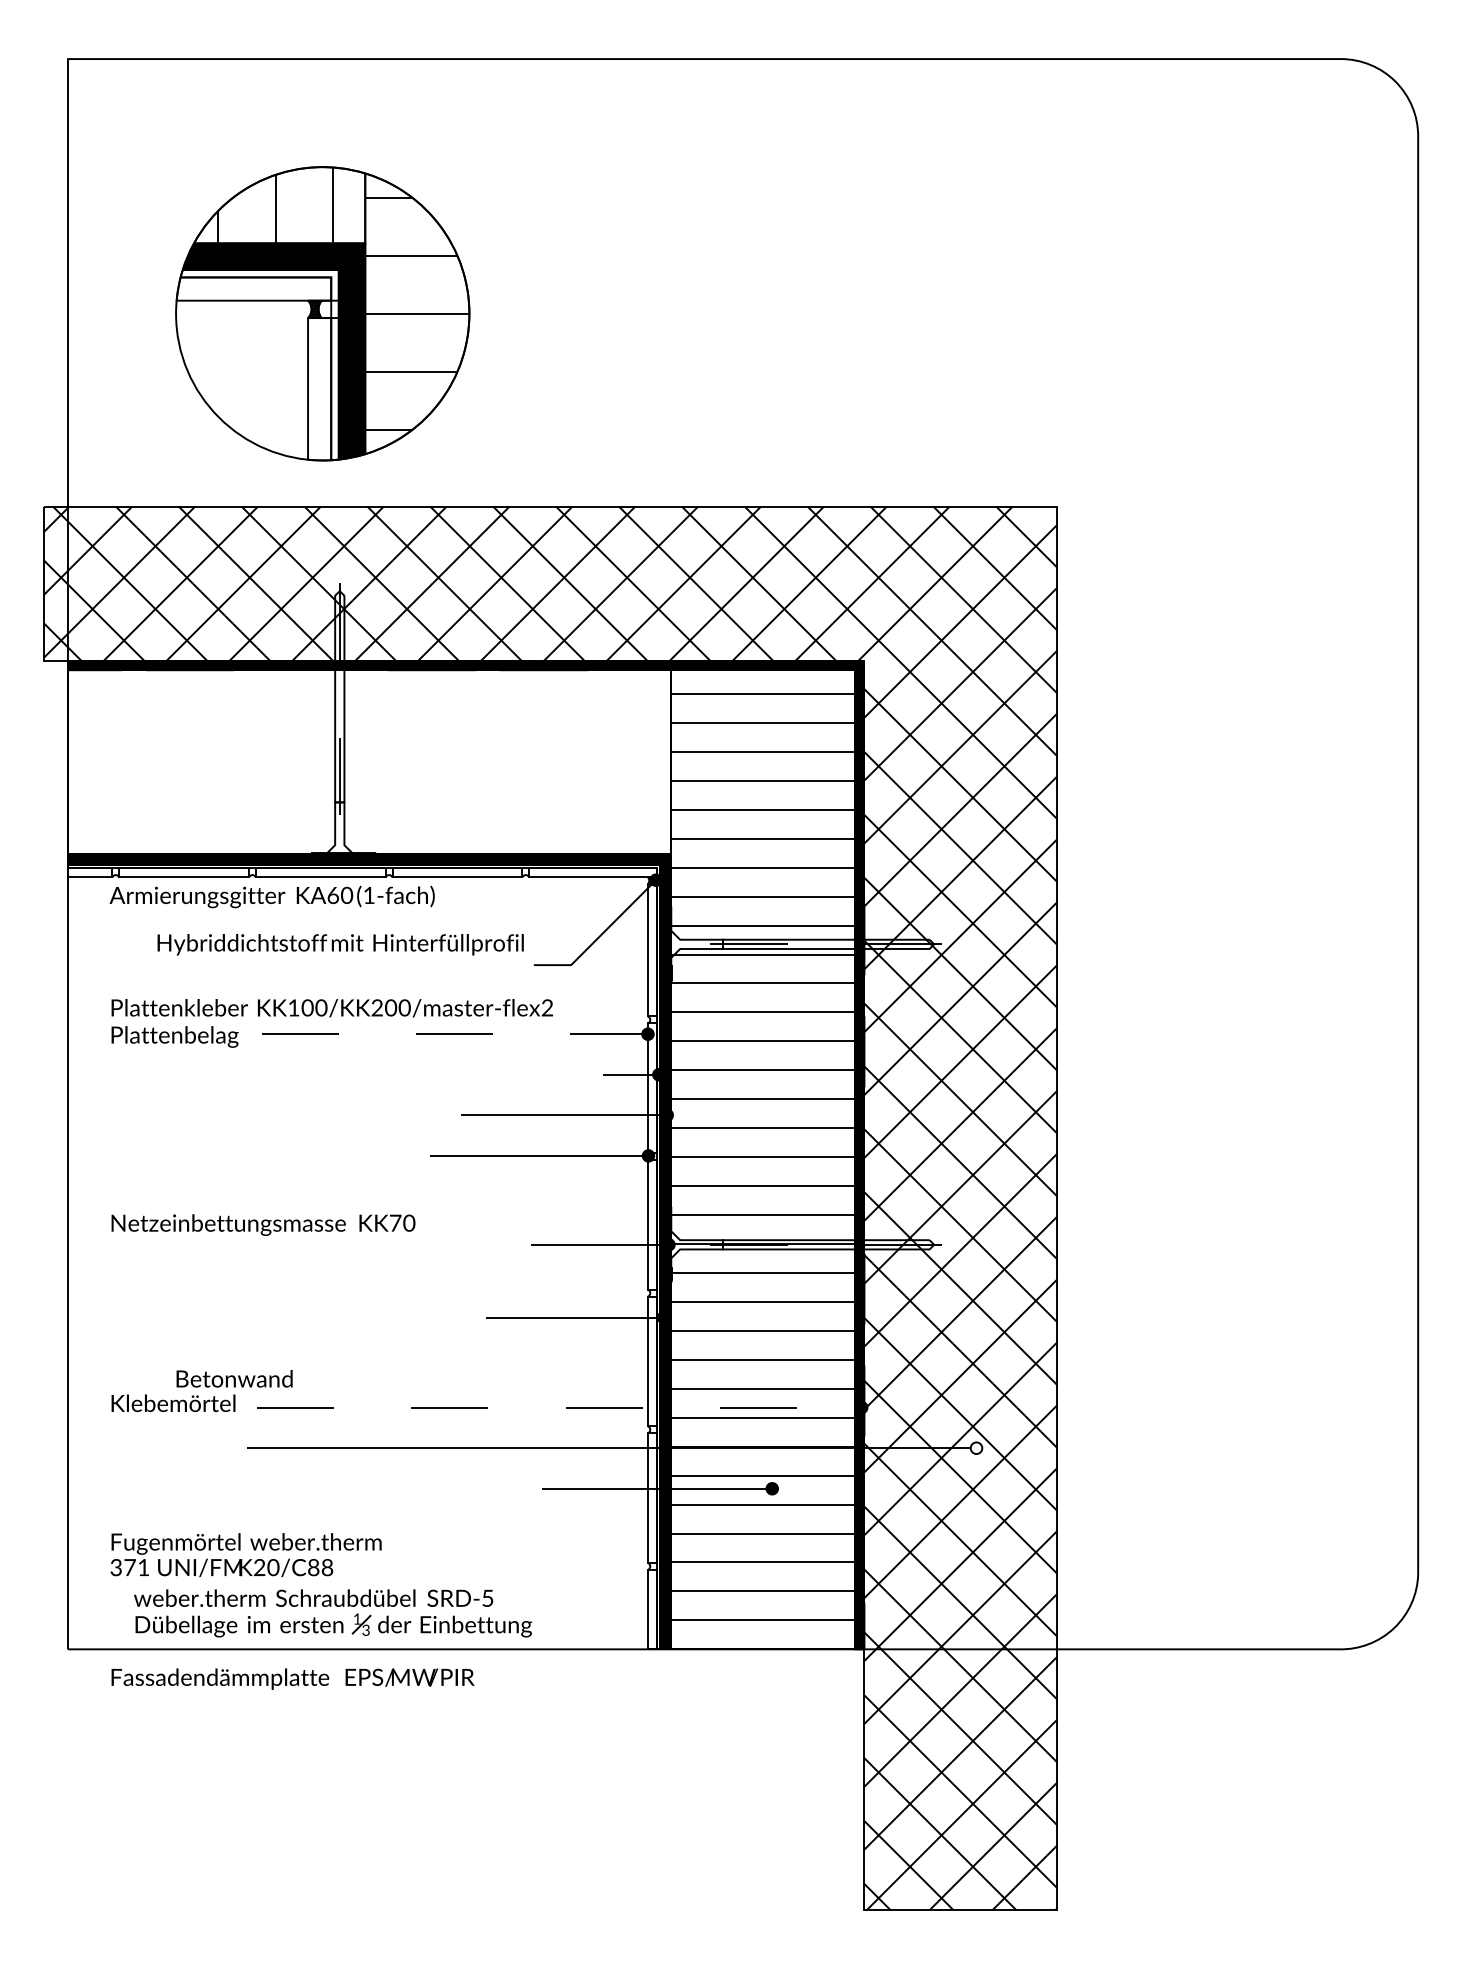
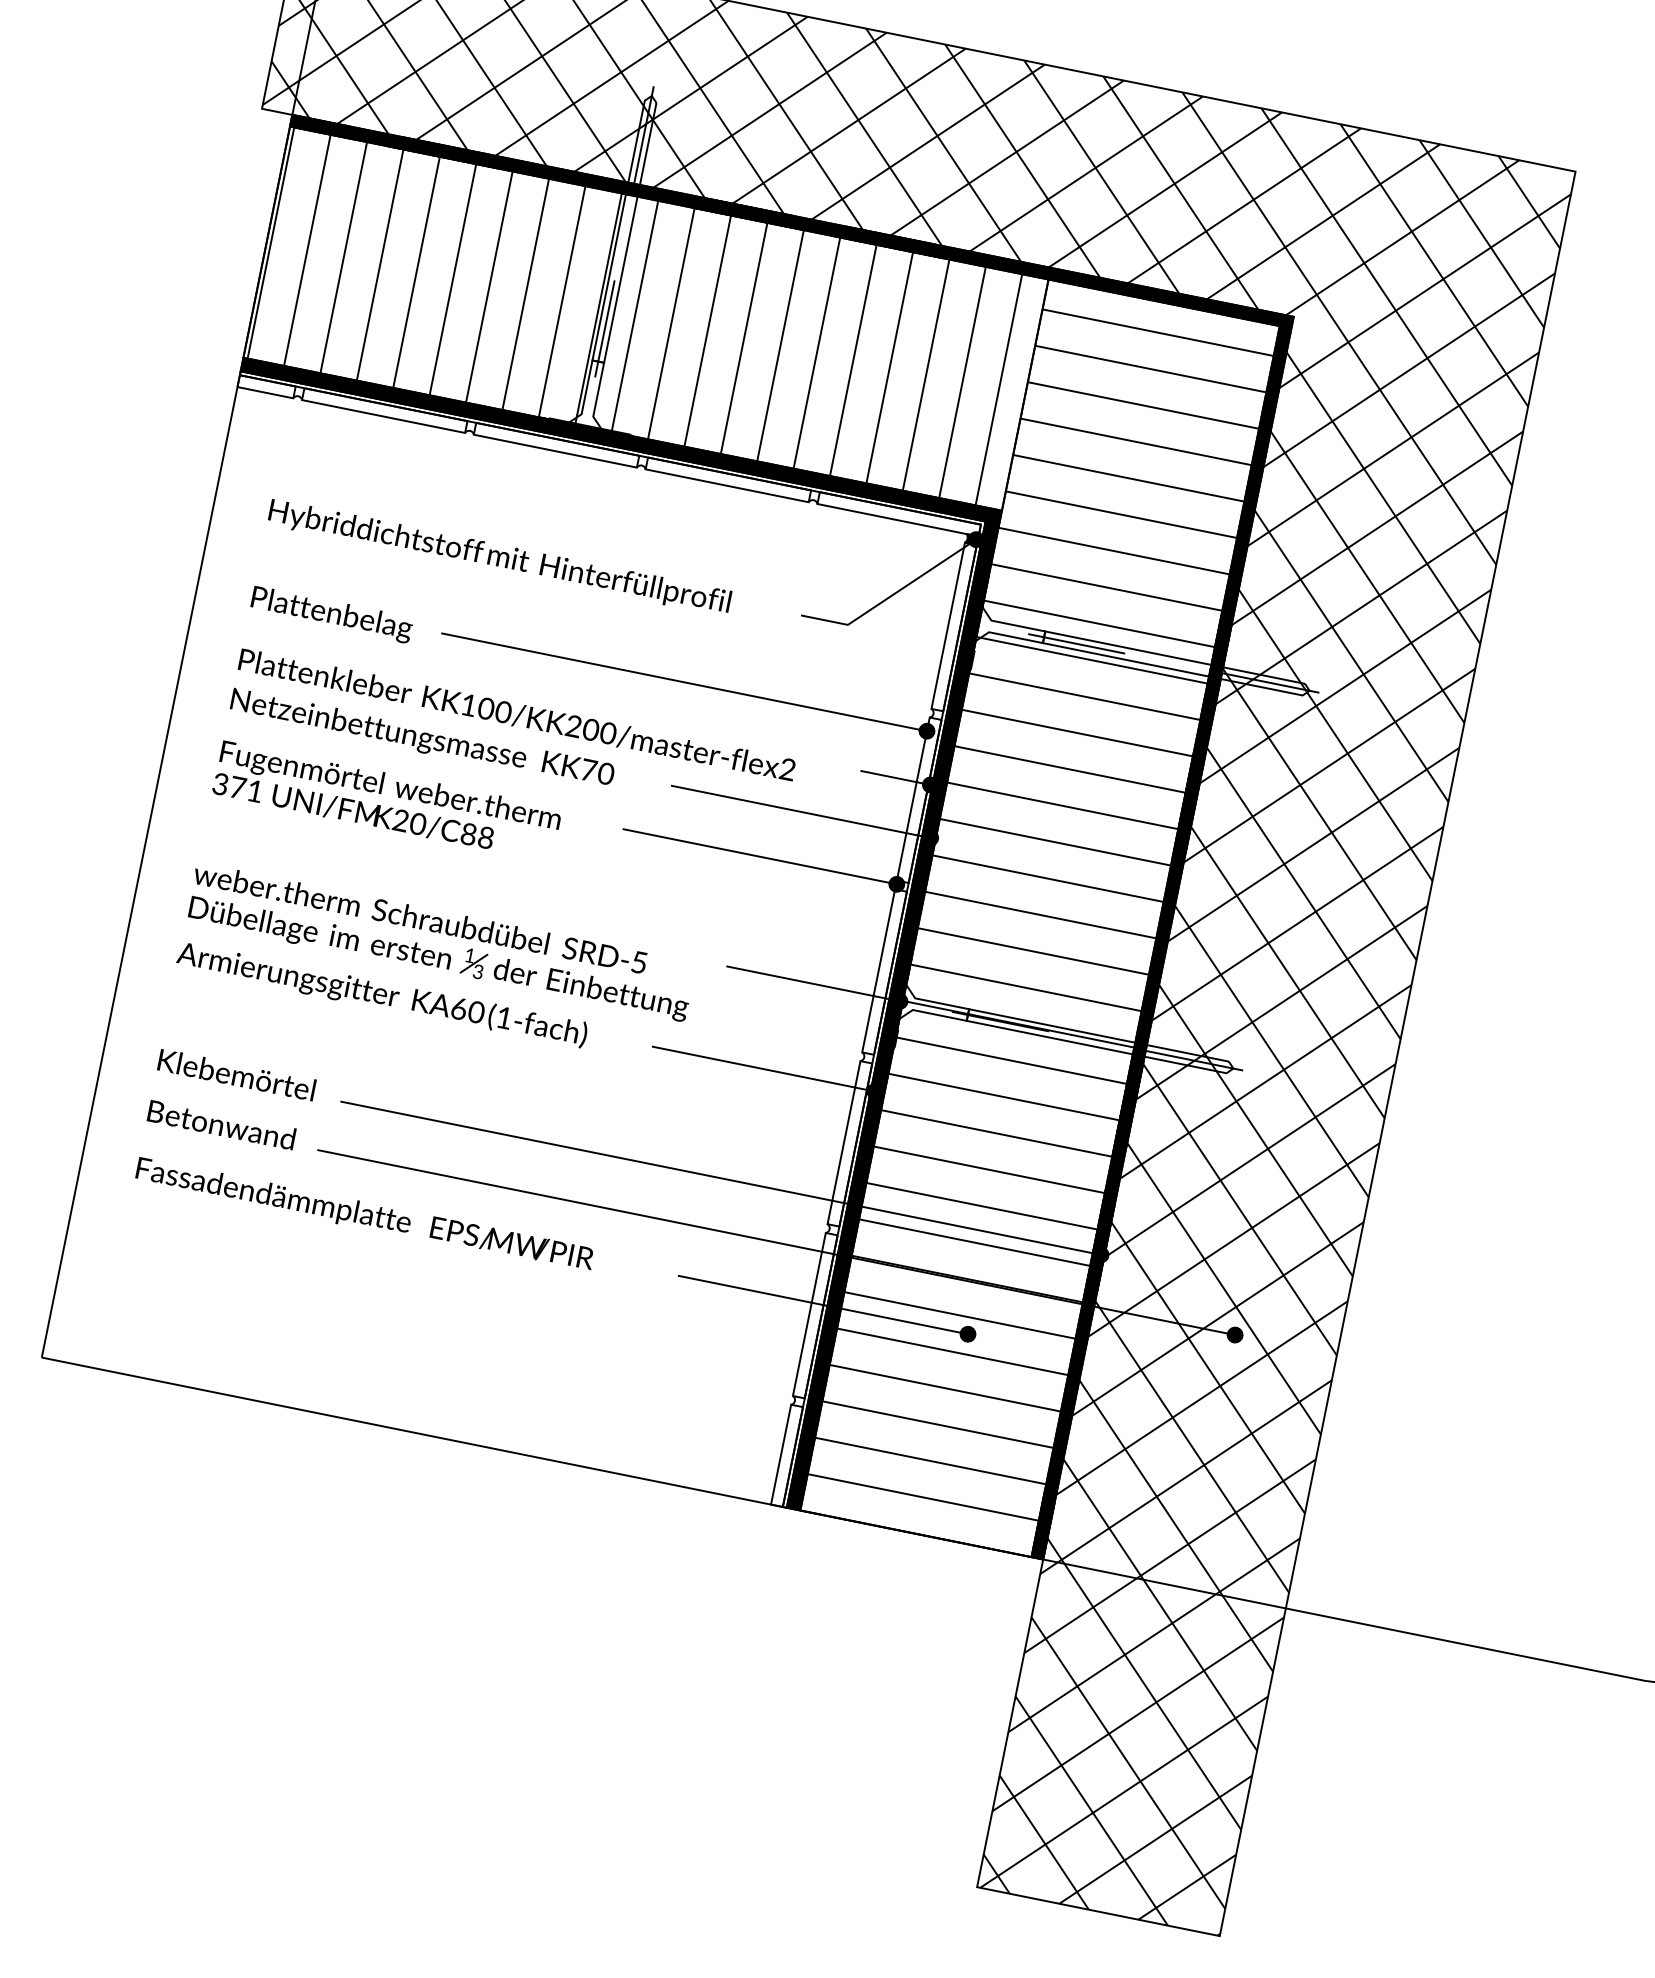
hatch: (360, 762) -> (634, 316), added
text: (271, 896) -> (381, 994), moved
text: (340, 944) -> (499, 557), moved
text: (331, 1008) -> (516, 715), moved
line: (452, 1034) -> (681, 682), dashed -> solid
text: (263, 1224) -> (422, 738), moved
text: (234, 1378) -> (221, 1124), moved
line: (556, 1407) -> (717, 1177), dashed -> solid
fill: (976, 1448) -> (1235, 1335), added
text: (245, 1555) -> (386, 801), moved
part: (331, 1606) -> (440, 933), moved
text: (292, 1678) -> (364, 1214), moved

